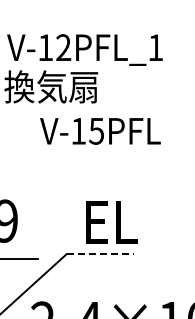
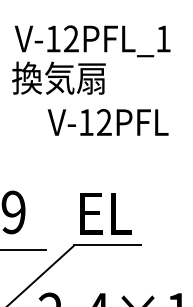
text: (96, 130) -> (104, 121), V-15PFL -> V-12PFL
text: (111, 222) -> (106, 213), moved
line: (100, 254) -> (108, 245), dashed -> solid

